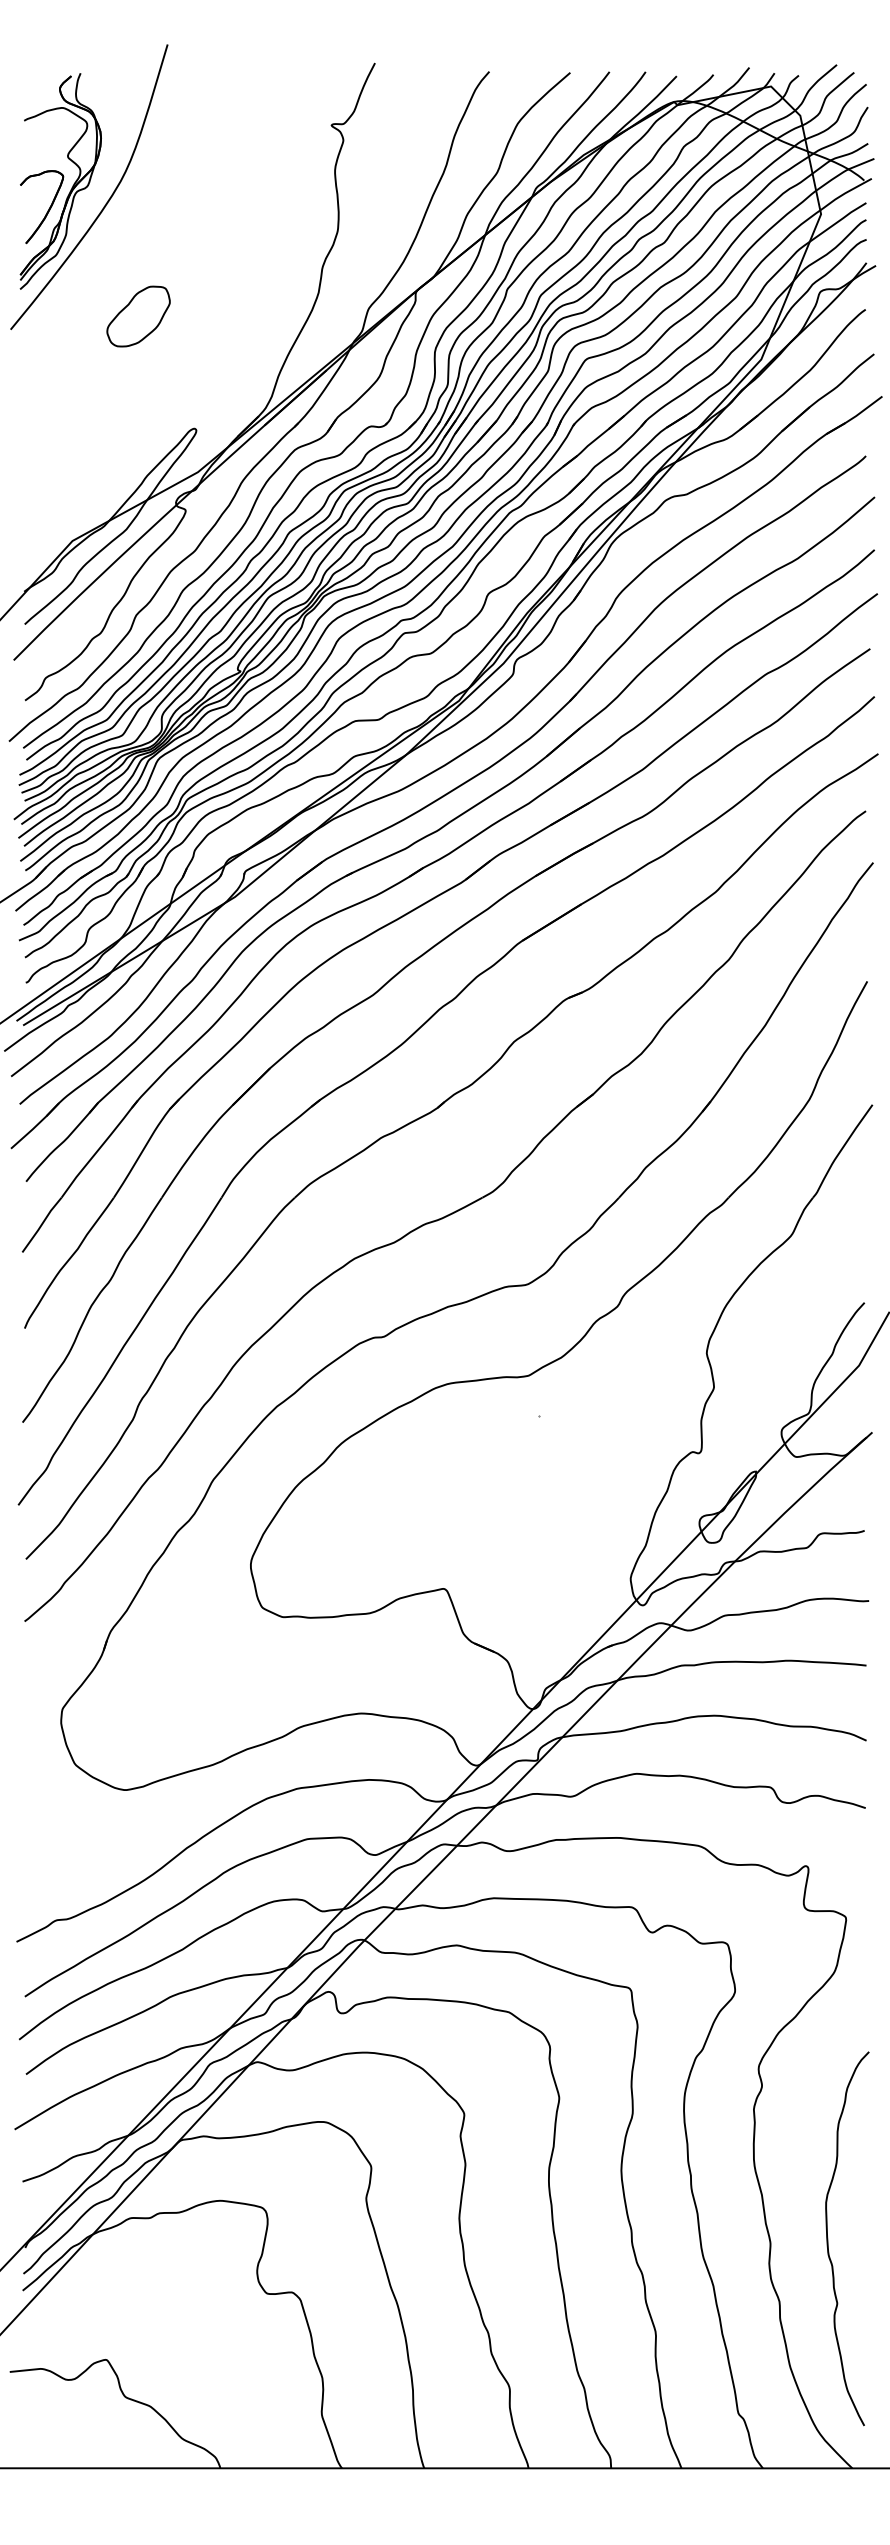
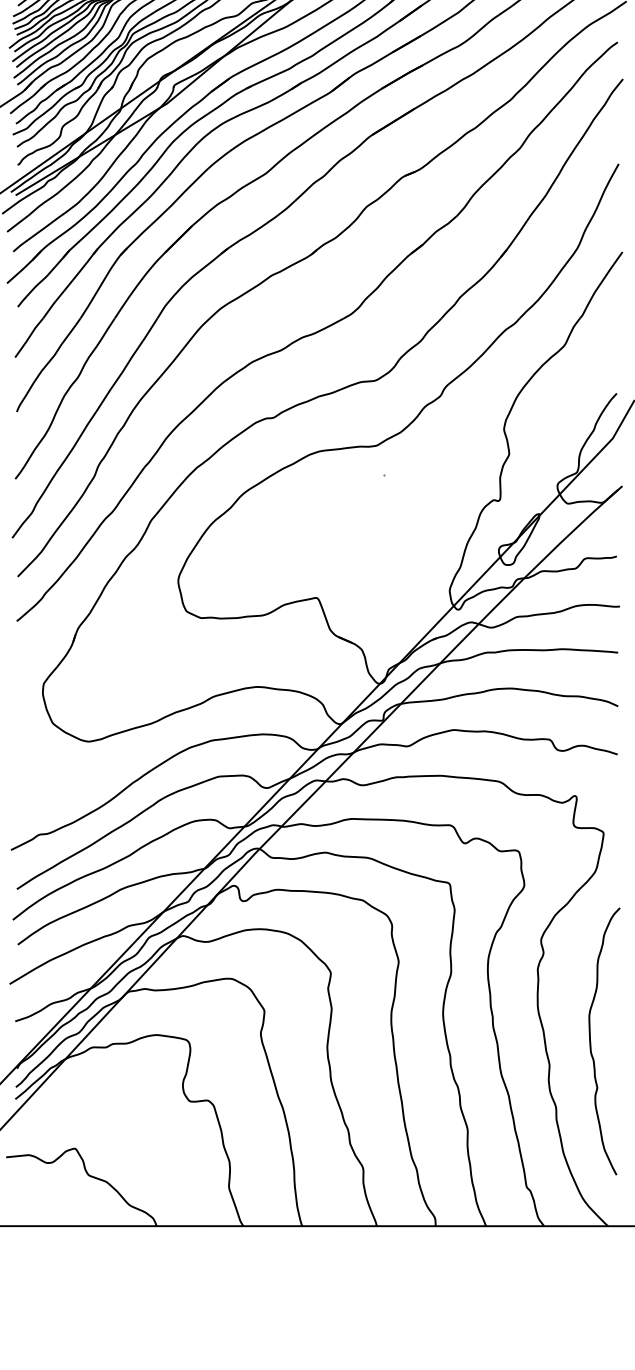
curve: (828, 2238) -> (591, 1041), moved

